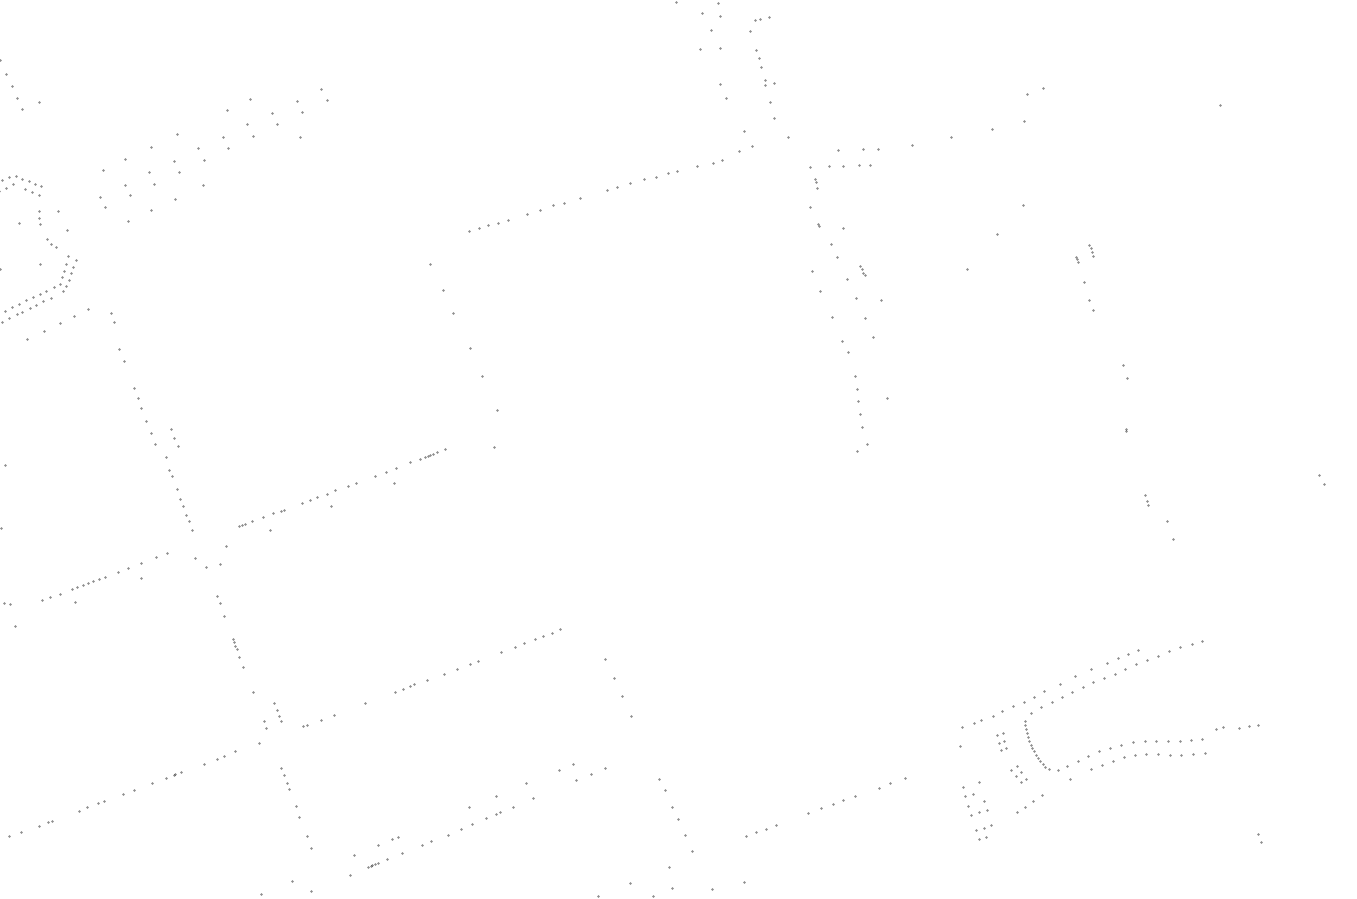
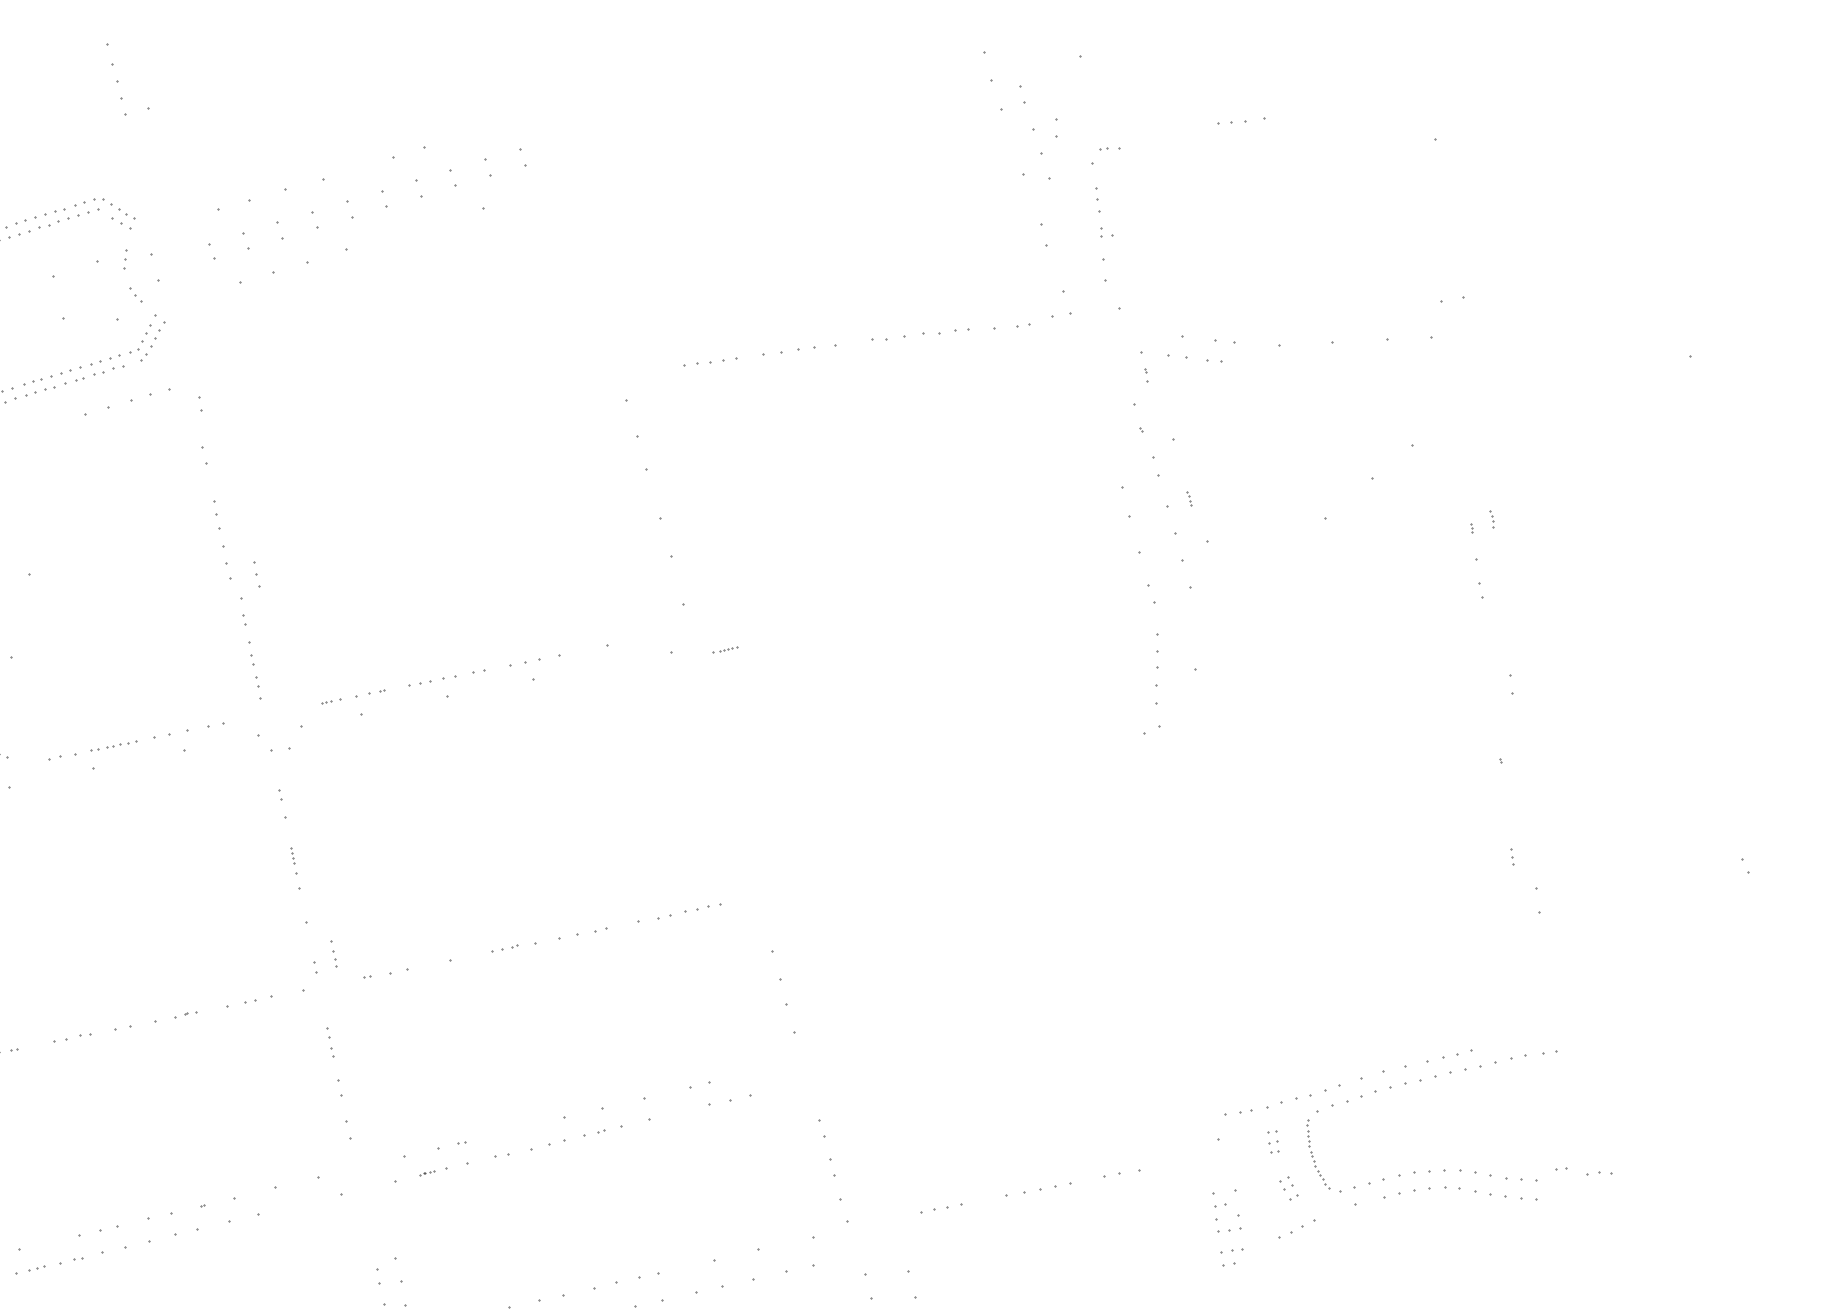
part: (428, 455) -> (725, 649), moved

